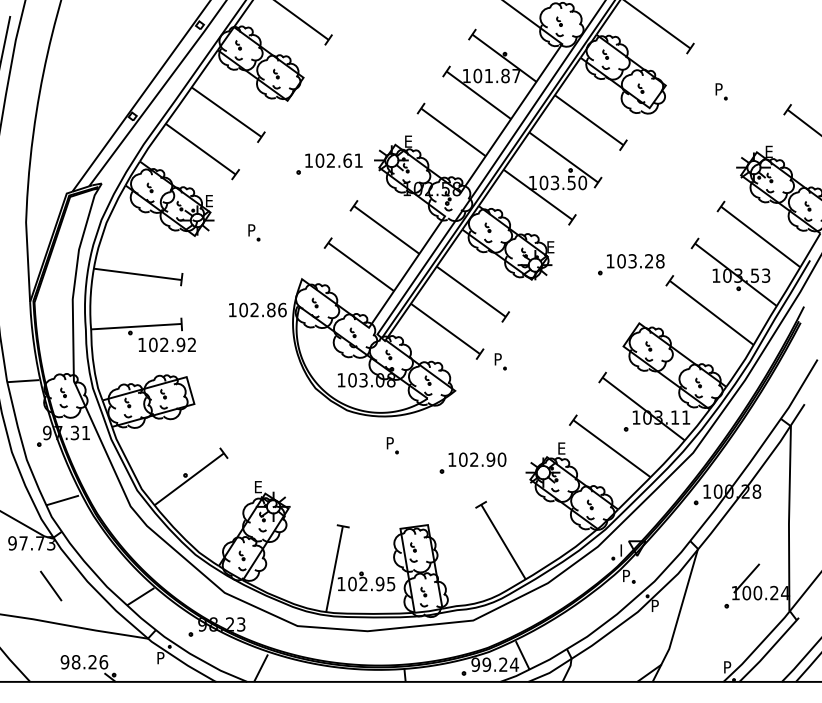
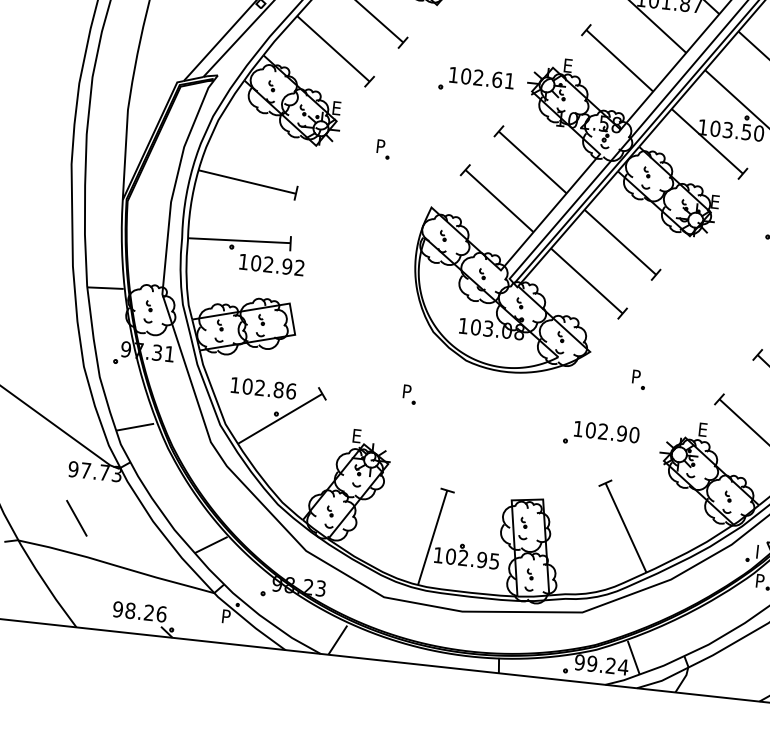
text: (257, 309) -> (263, 387), moved
part: (500, 361) -> (638, 379), moved
part: (392, 445) -> (409, 394), moved
line: (51, 585) -> (77, 517), moved

